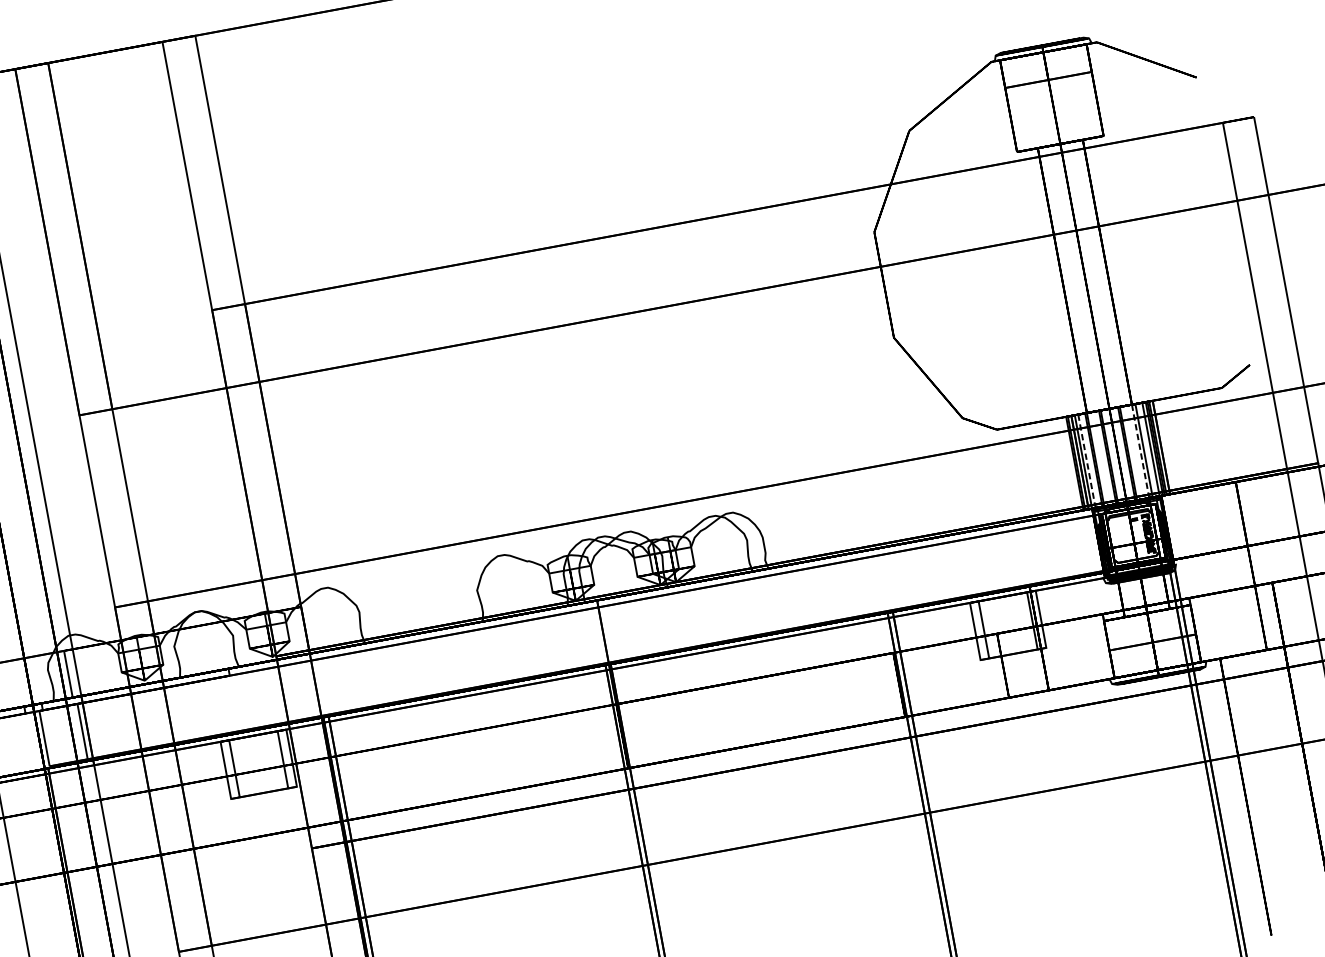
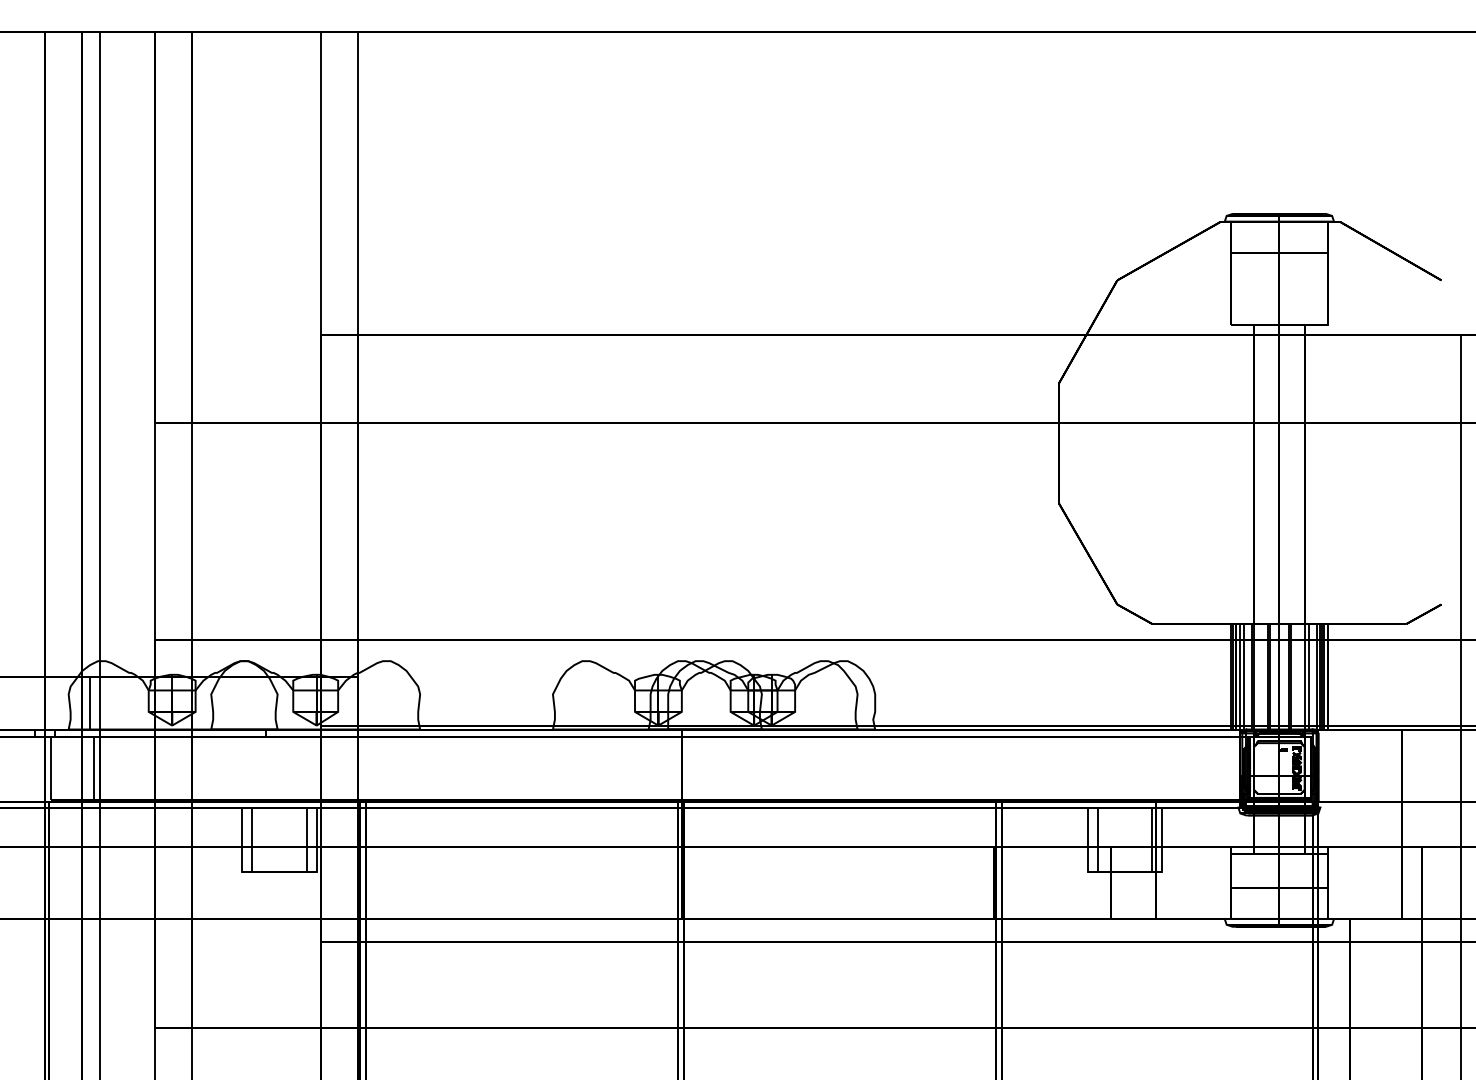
line: (1140, 451) -> (1304, 676), dashed -> solid
line: (1087, 461) -> (1244, 676), dashed -> solid

